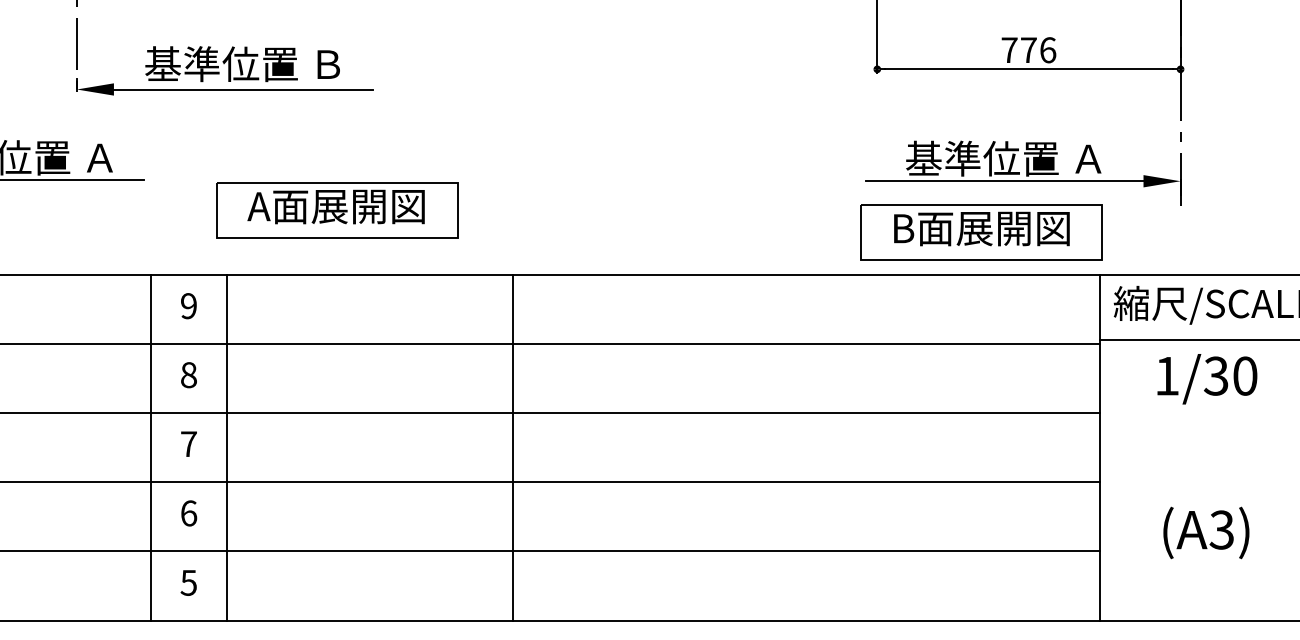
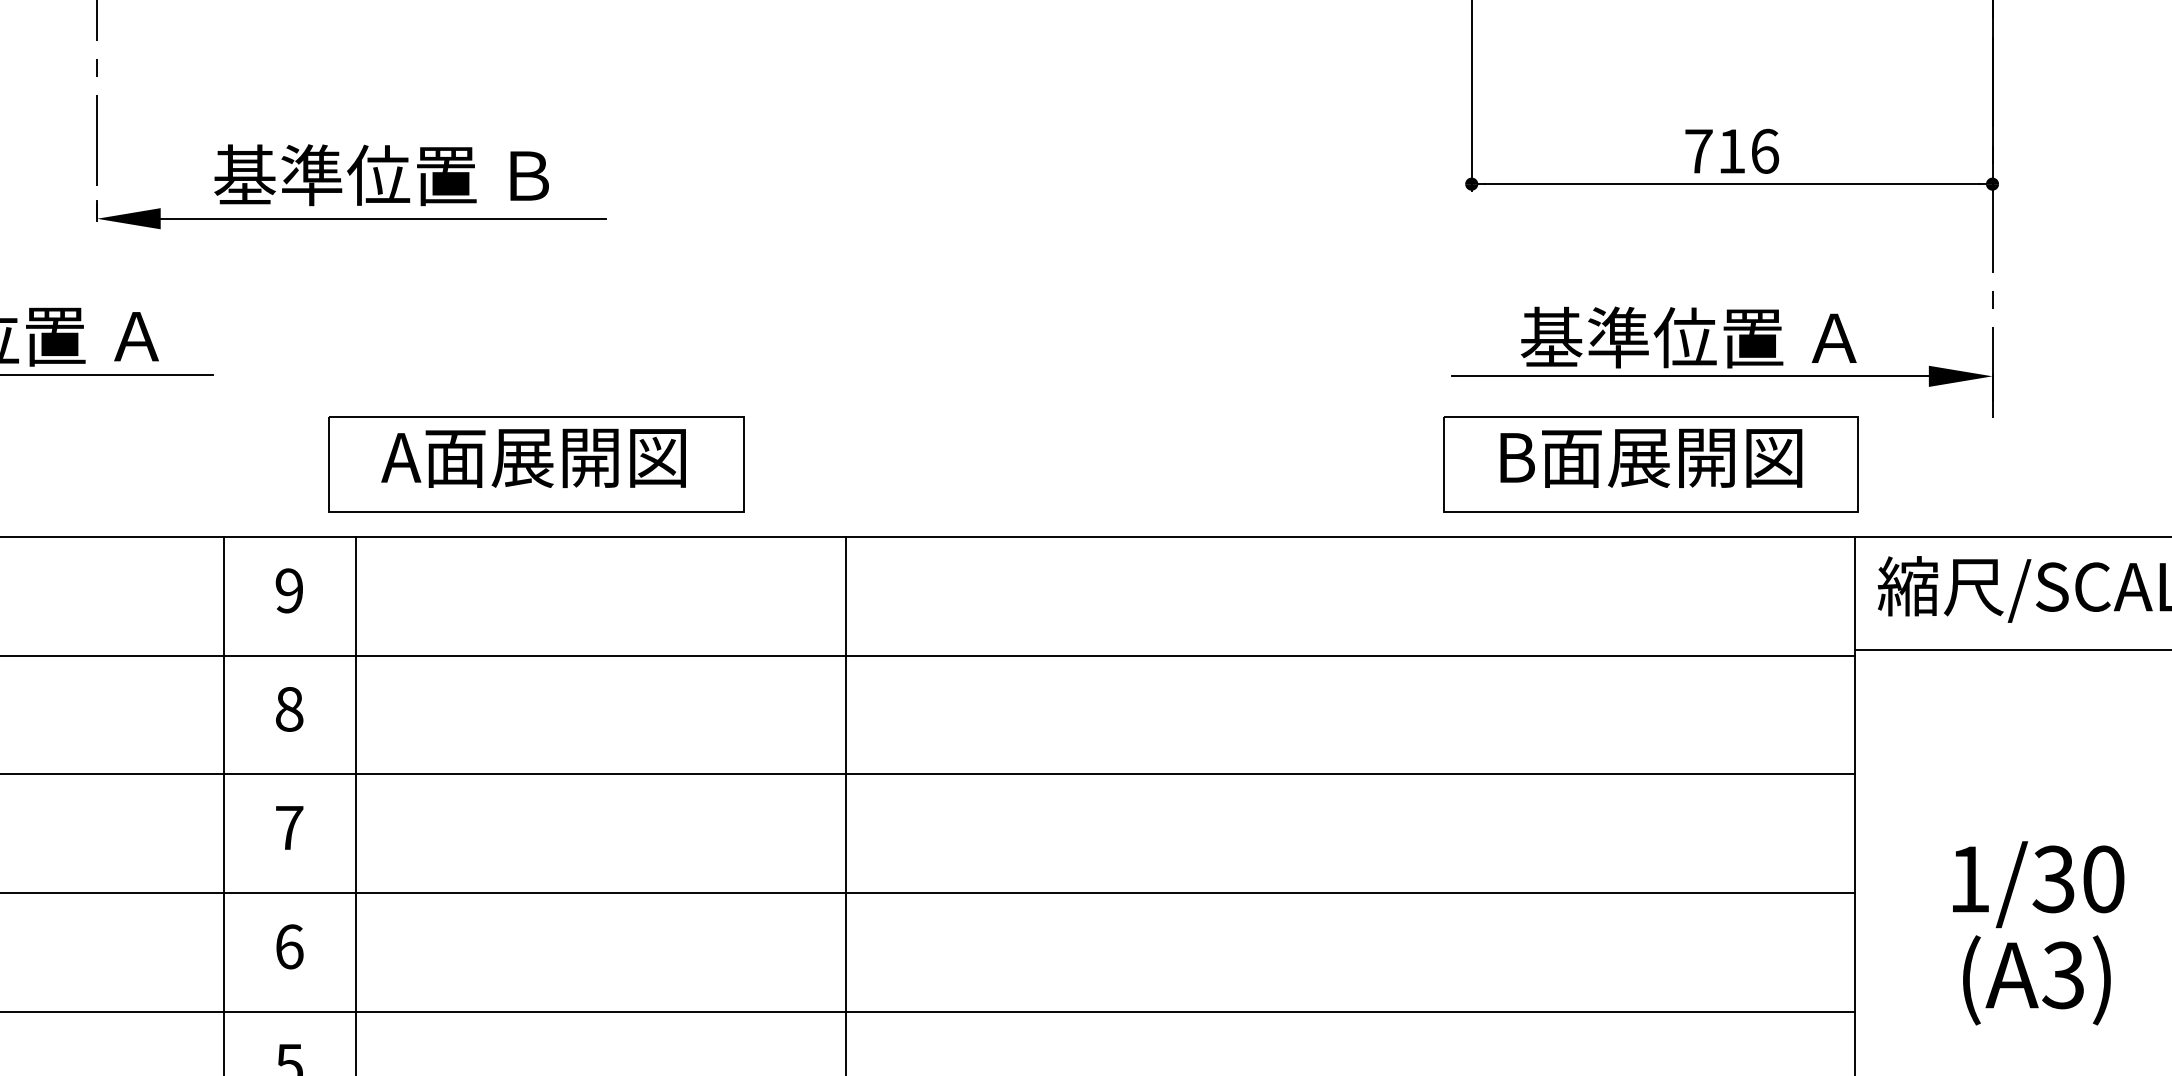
text: (1028, 49) -> (1731, 150), 776 -> 716
part: (337, 210) -> (536, 464), moved
text: (1207, 379) -> (2038, 885), moved

